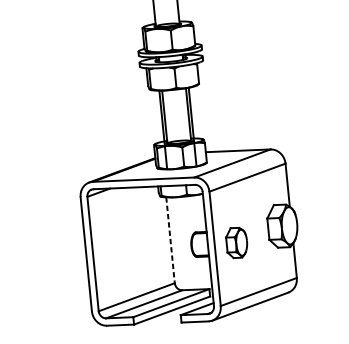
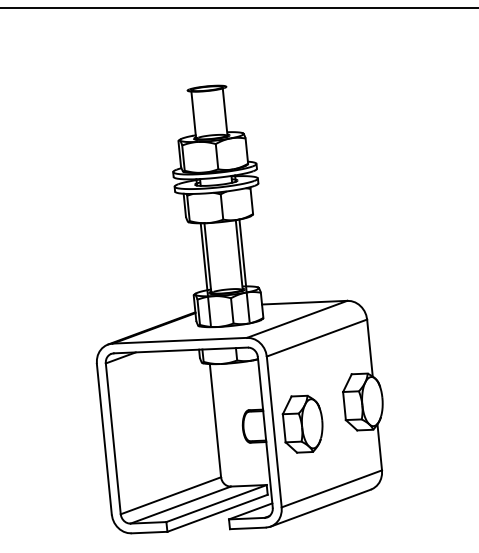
line: (170, 240) -> (215, 420), dashed -> solid
part: (236, 242) -> (302, 423), size x1.43

